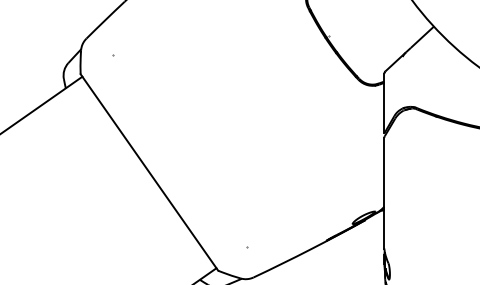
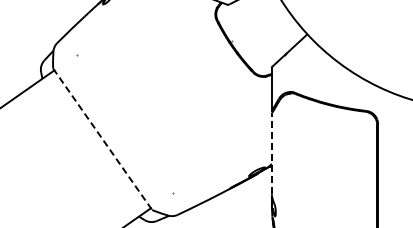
line: (149, 172) -> (102, 139), solid -> dashed
line: (384, 193) -> (271, 154), solid -> dashed

